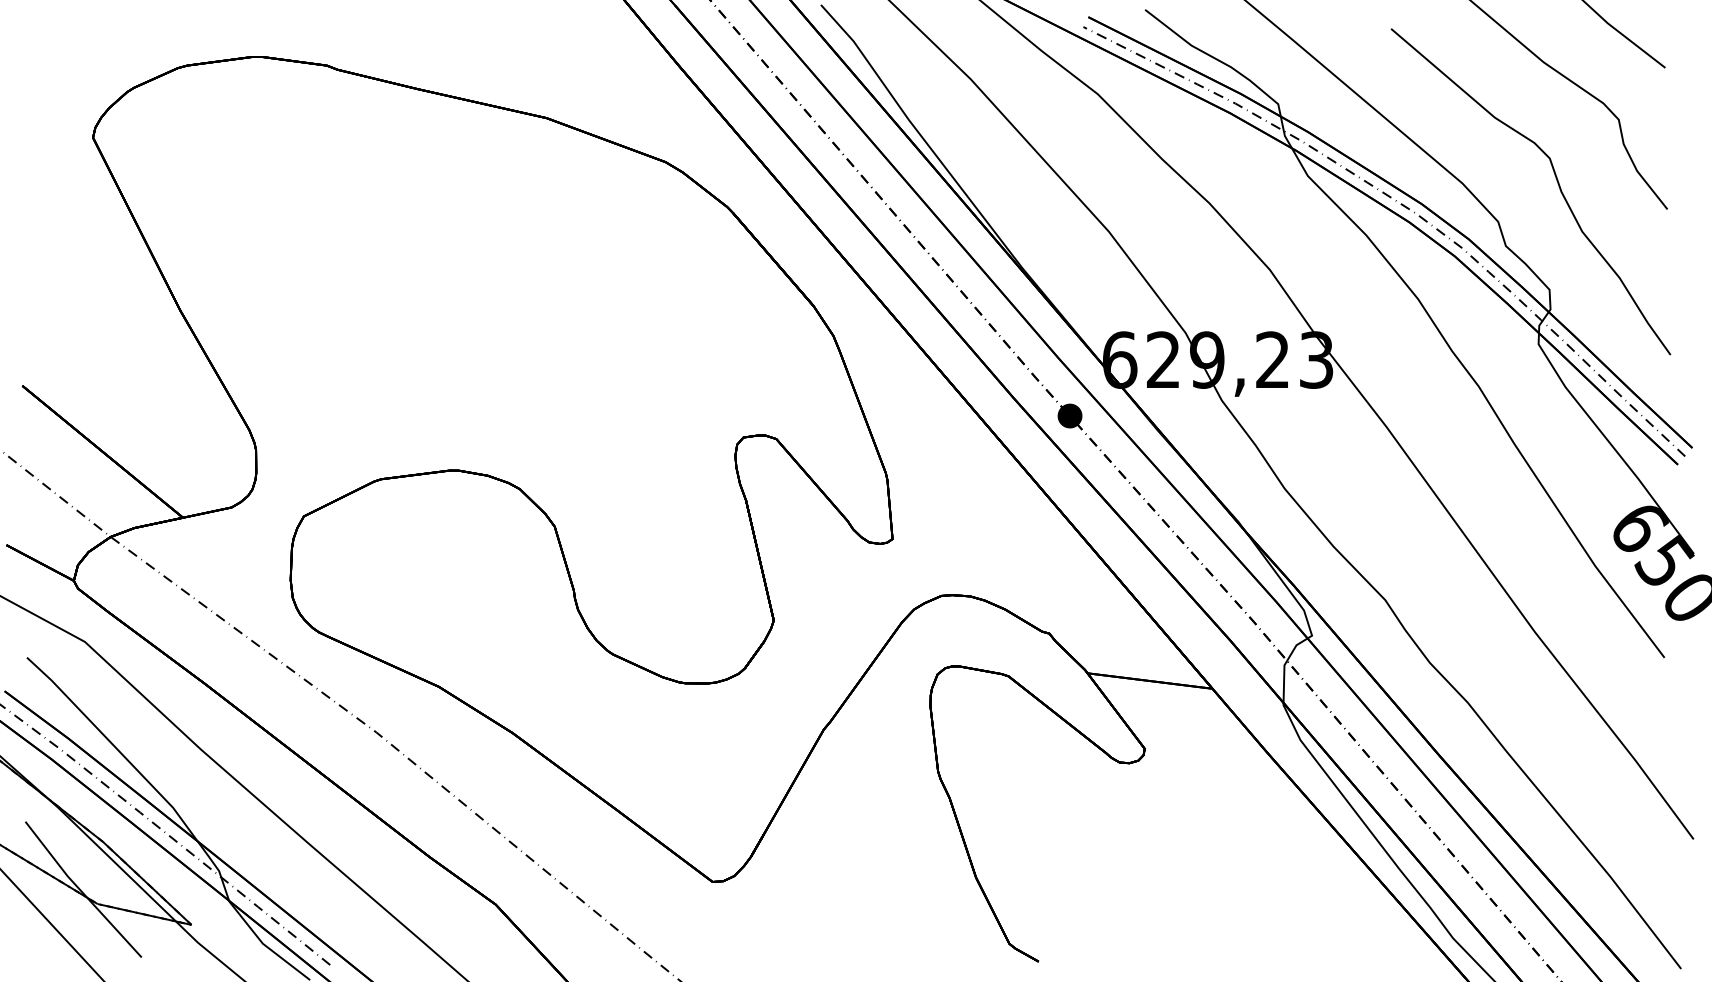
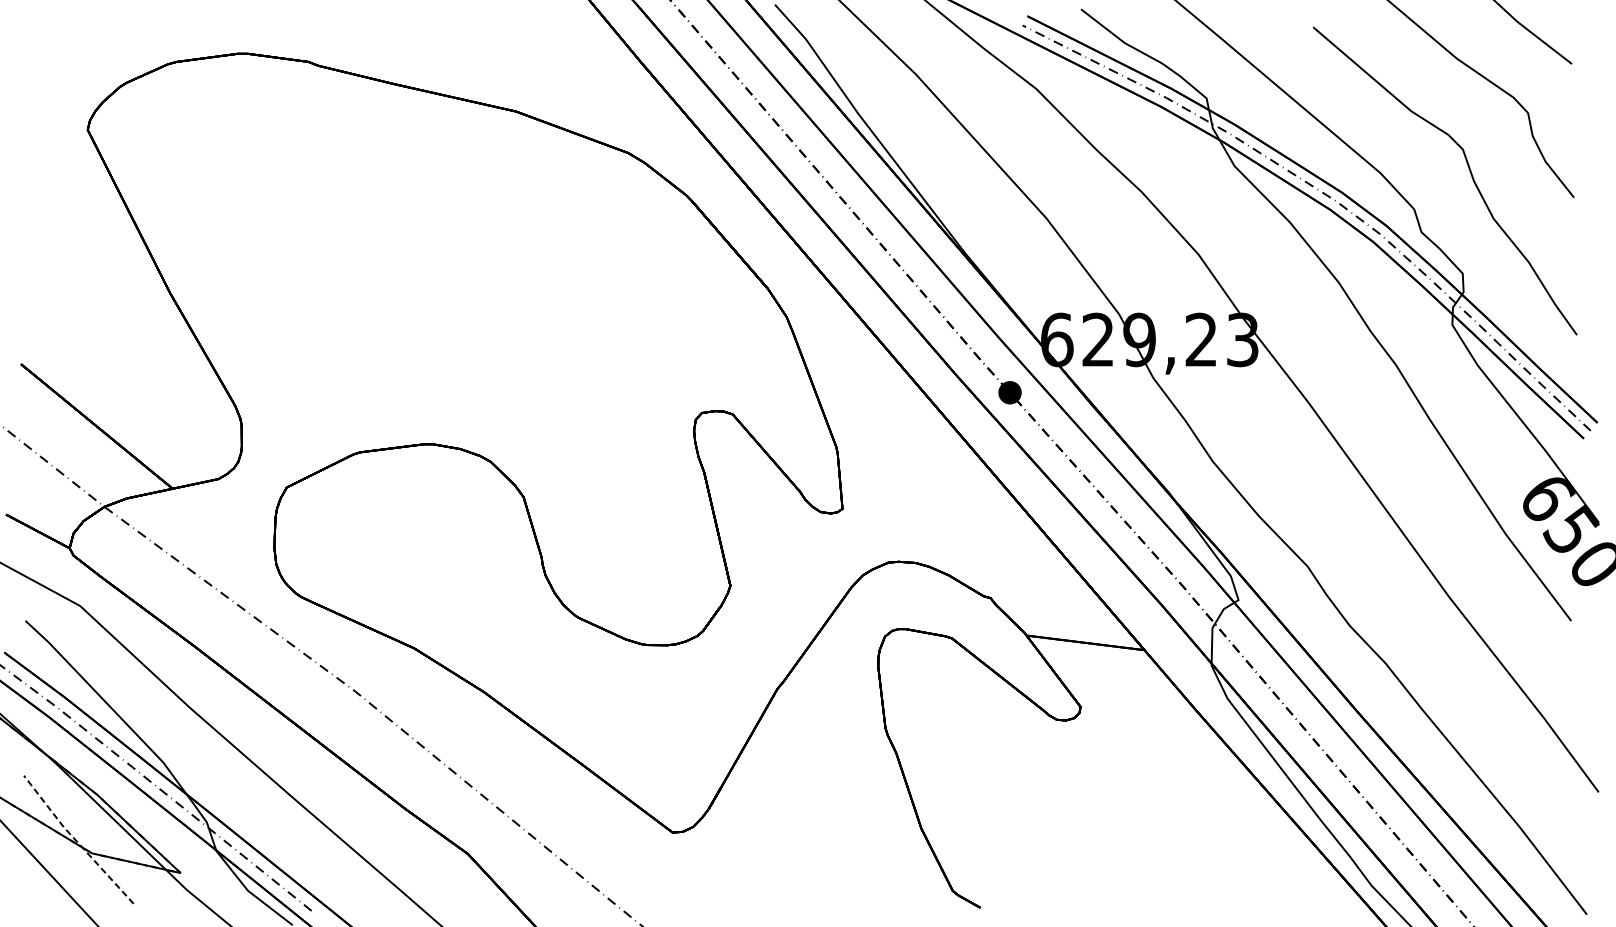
line: (81, 891) -> (76, 841), solid -> dashed

